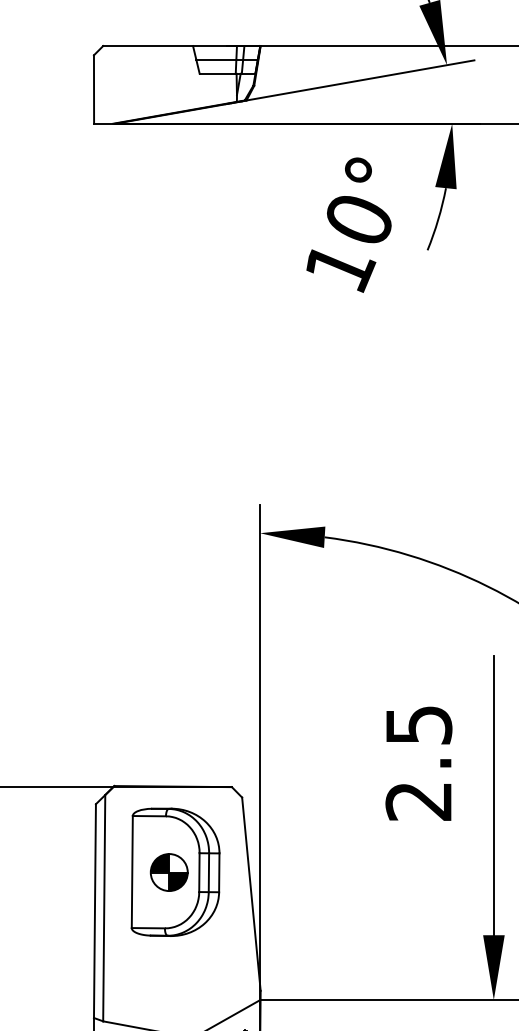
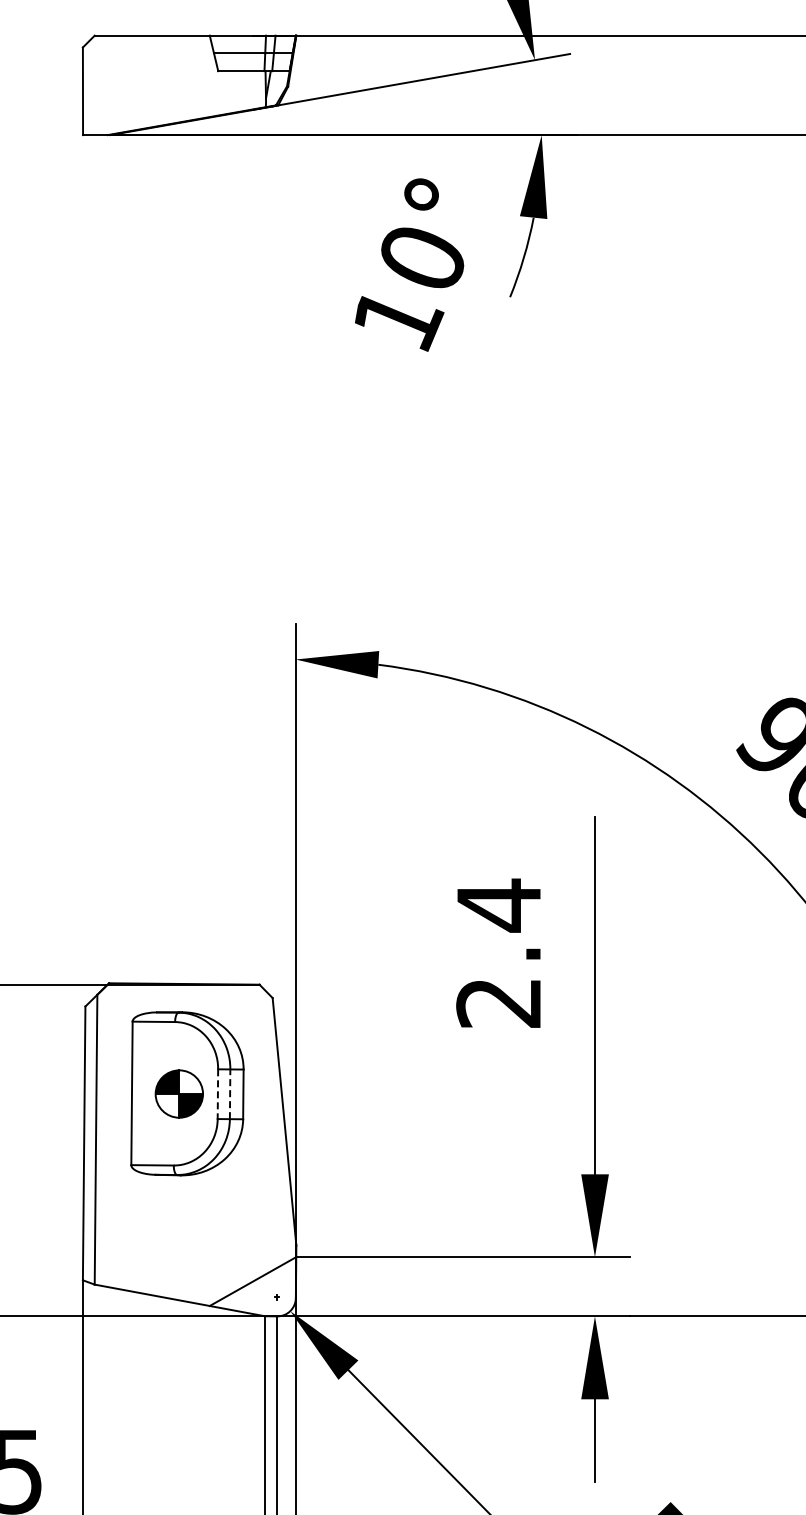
text: (419, 725) -> (499, 905), 2.5 -> 2.4
line: (199, 872) -> (217, 1094), solid -> dashed
line: (209, 872) -> (230, 1094), solid -> dashed

